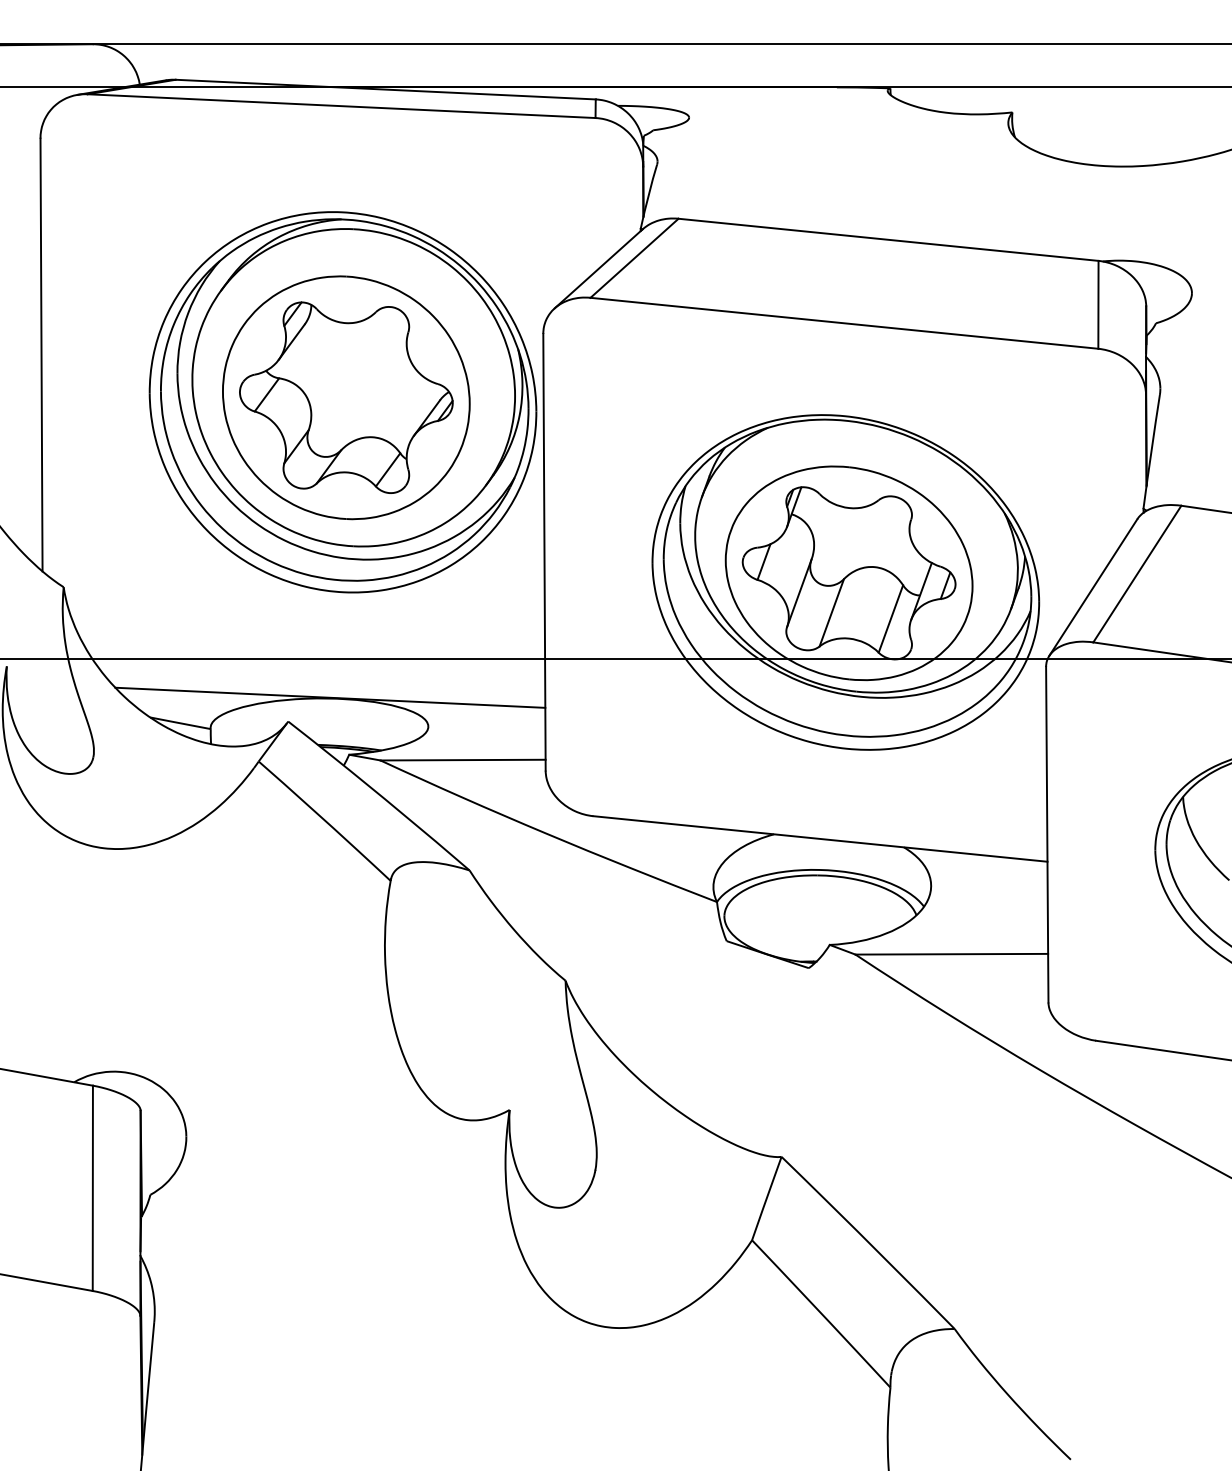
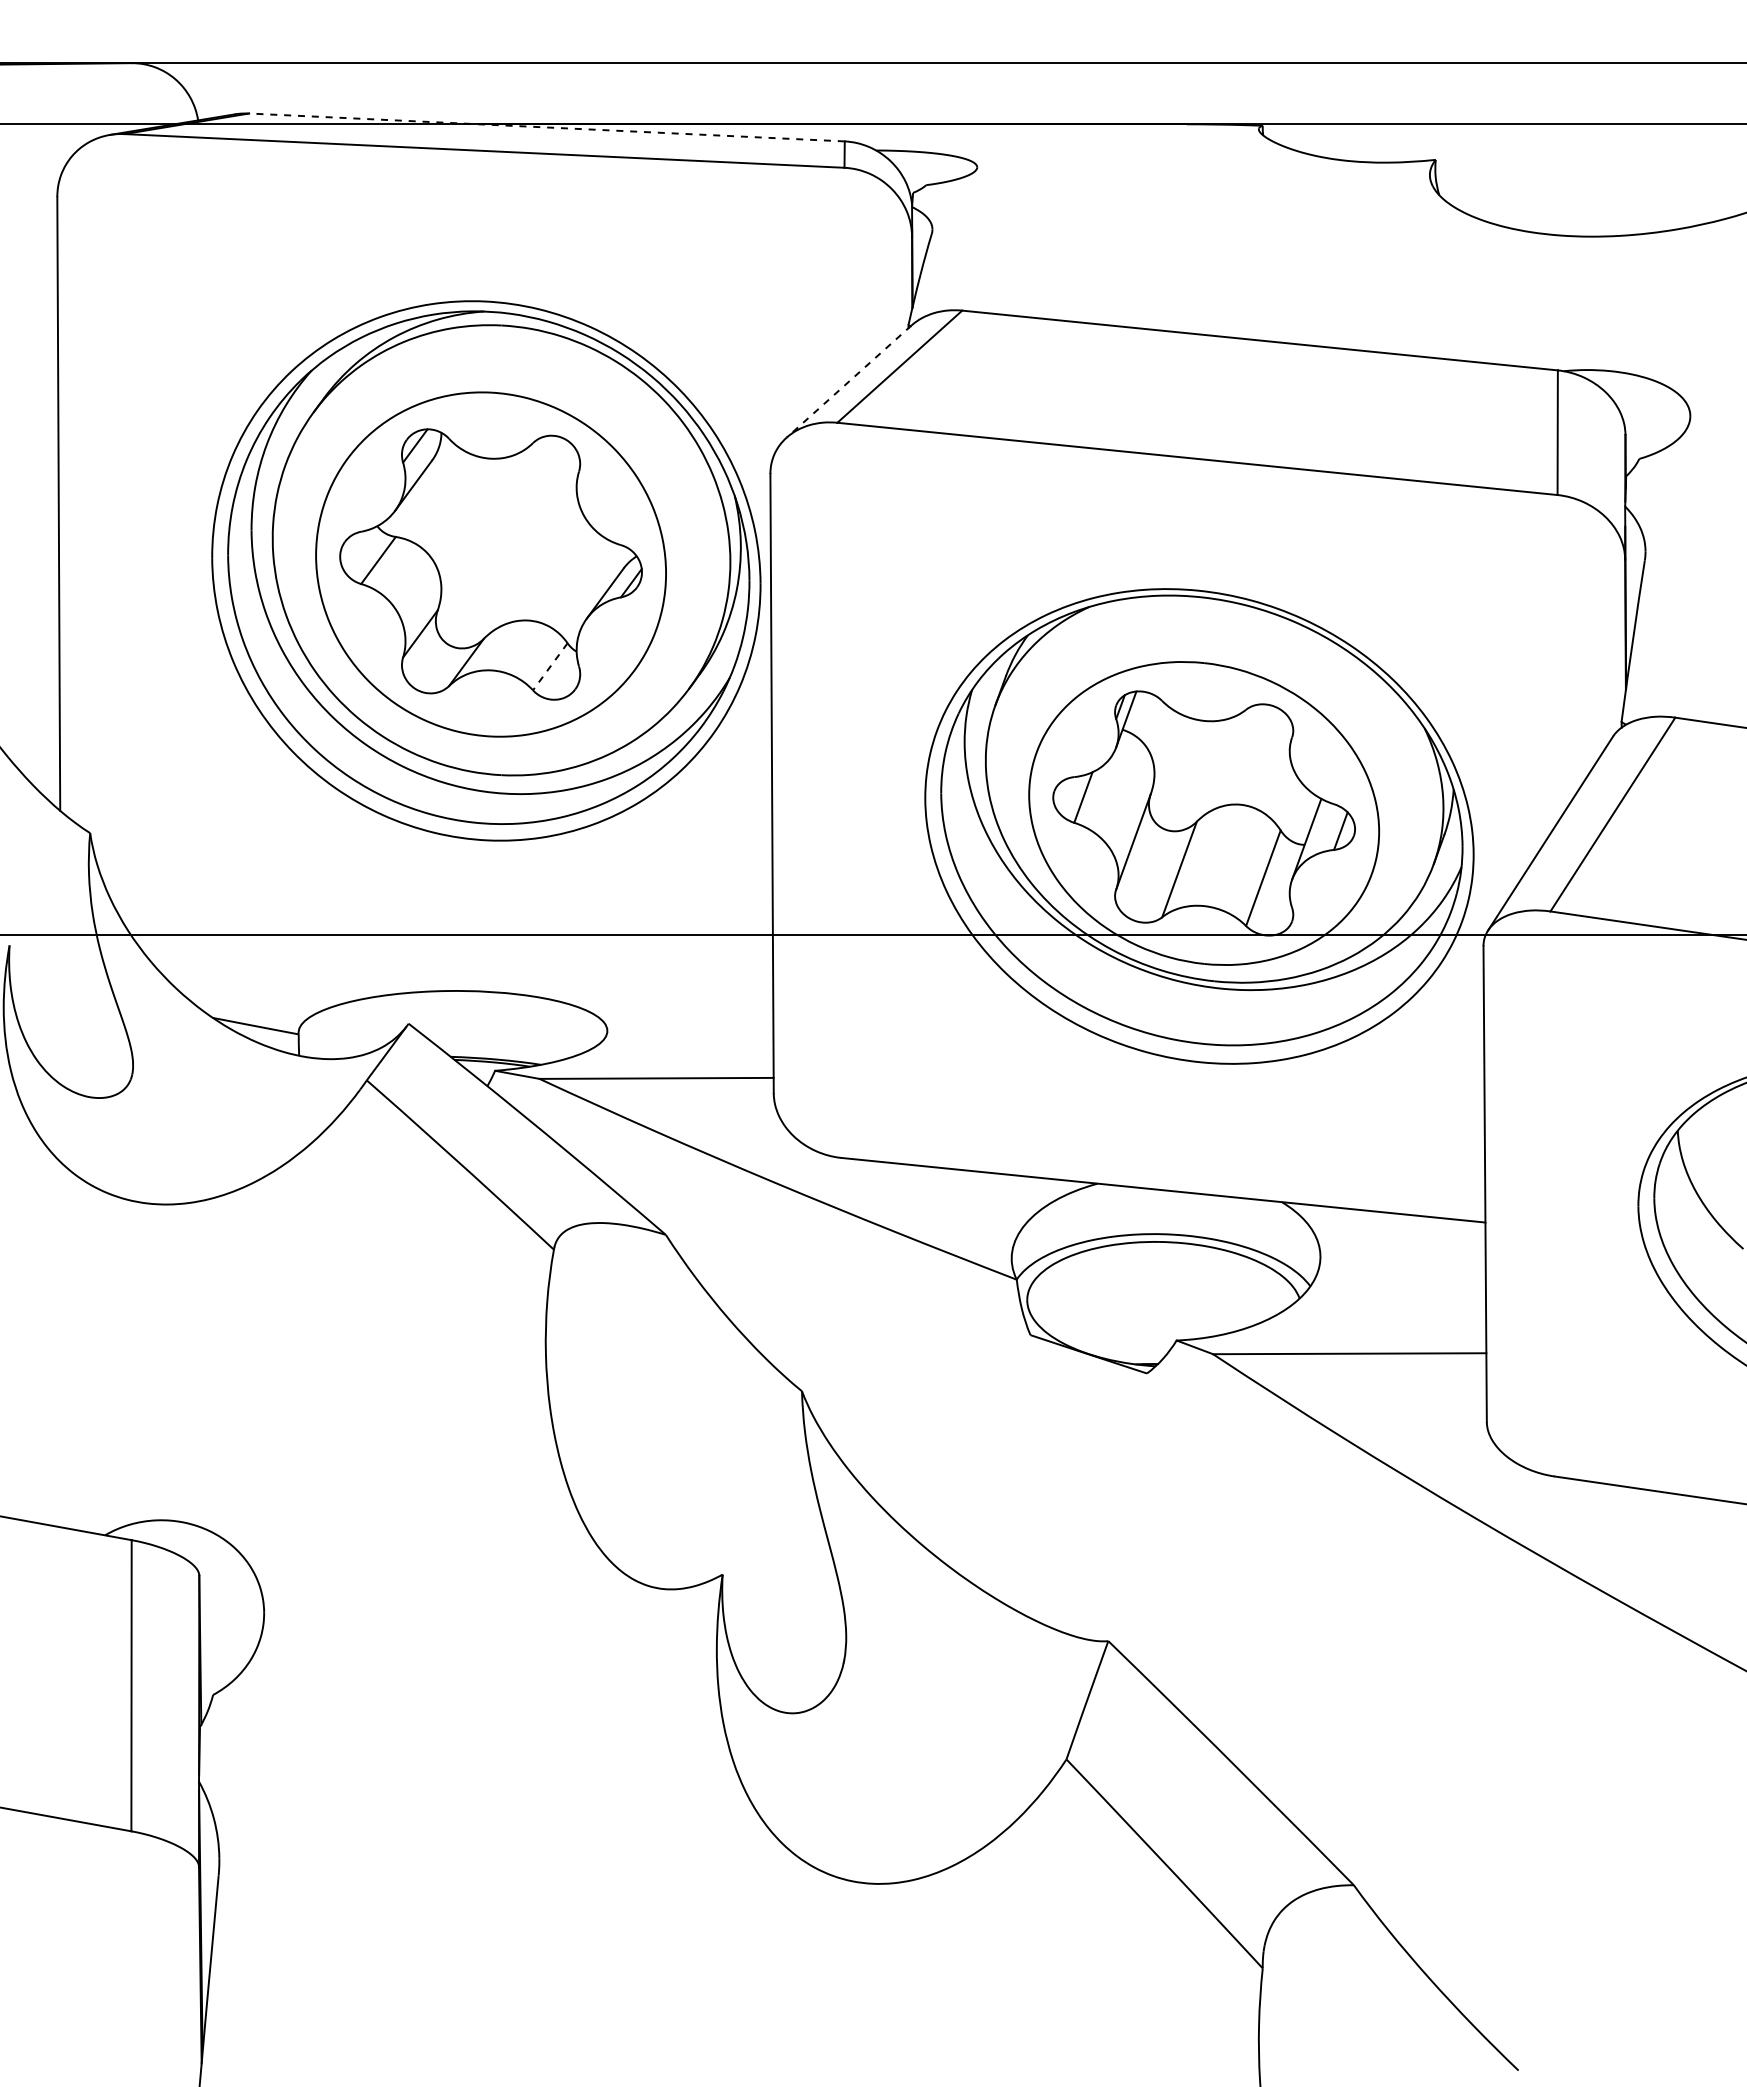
line: (385, 89) -> (546, 127), solid -> dashed
line: (599, 268) -> (849, 381), solid -> dashed
line: (388, 470) -> (550, 667), solid -> dashed
line: (330, 697) -> (468, 989), removed

